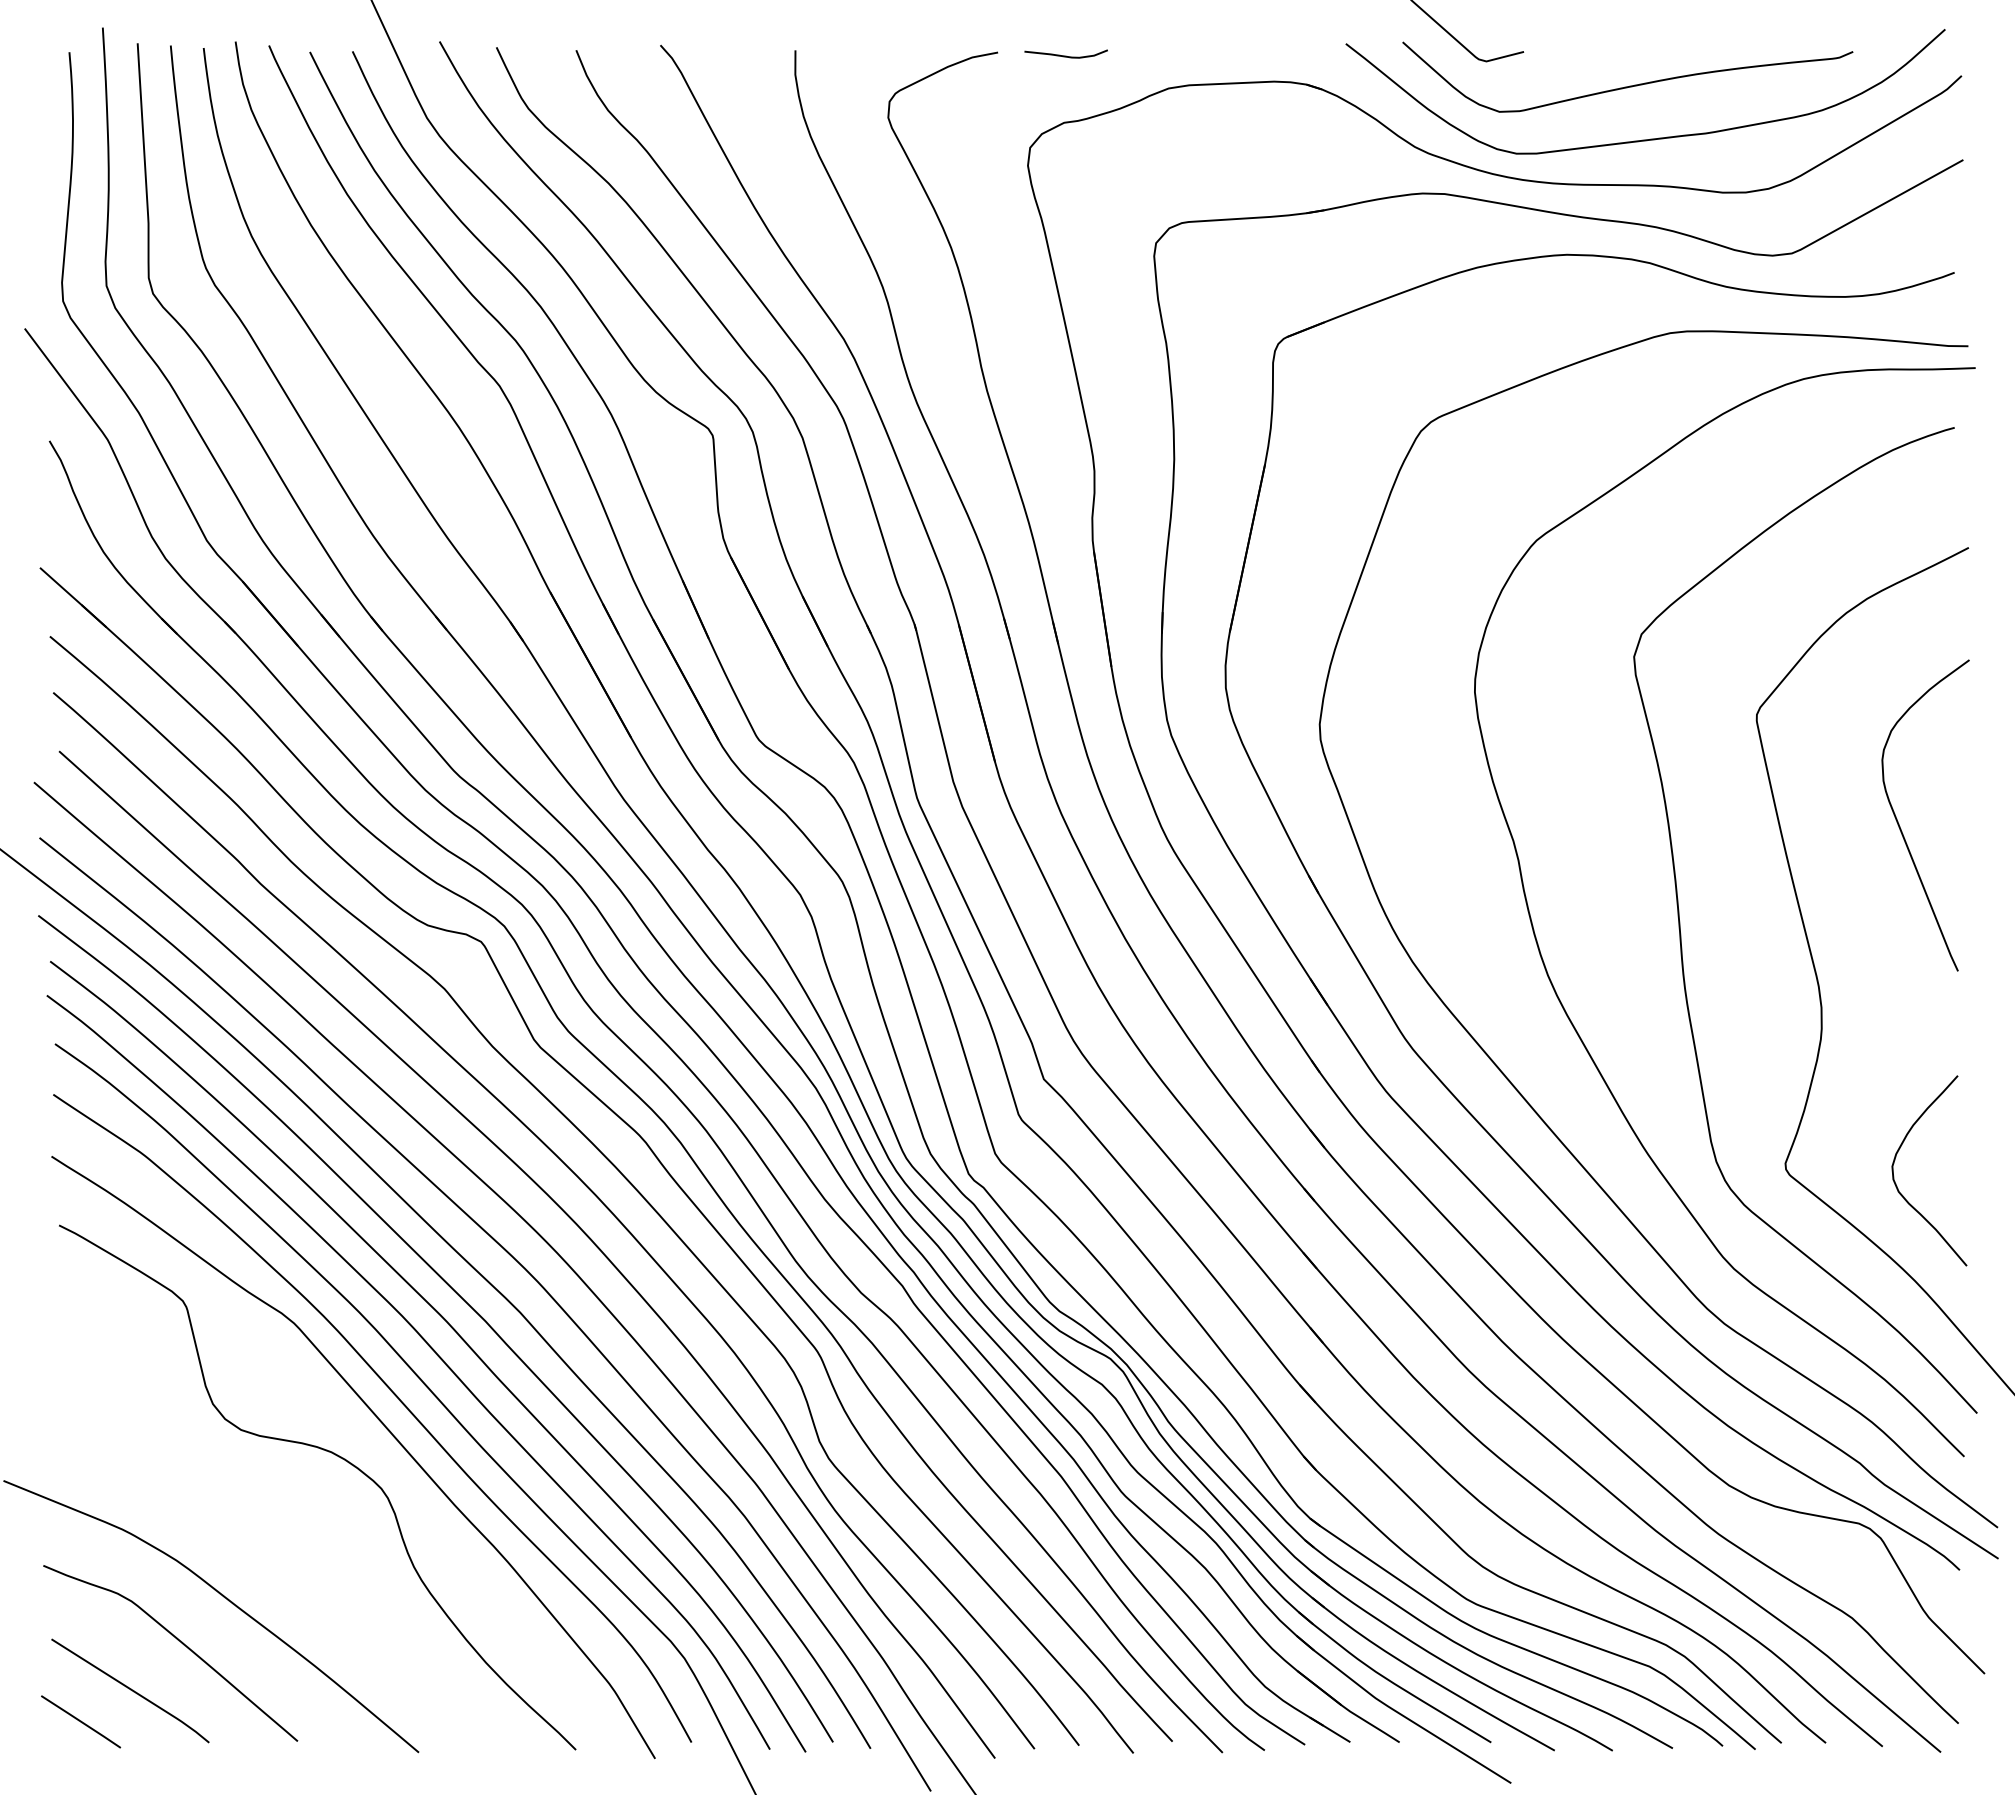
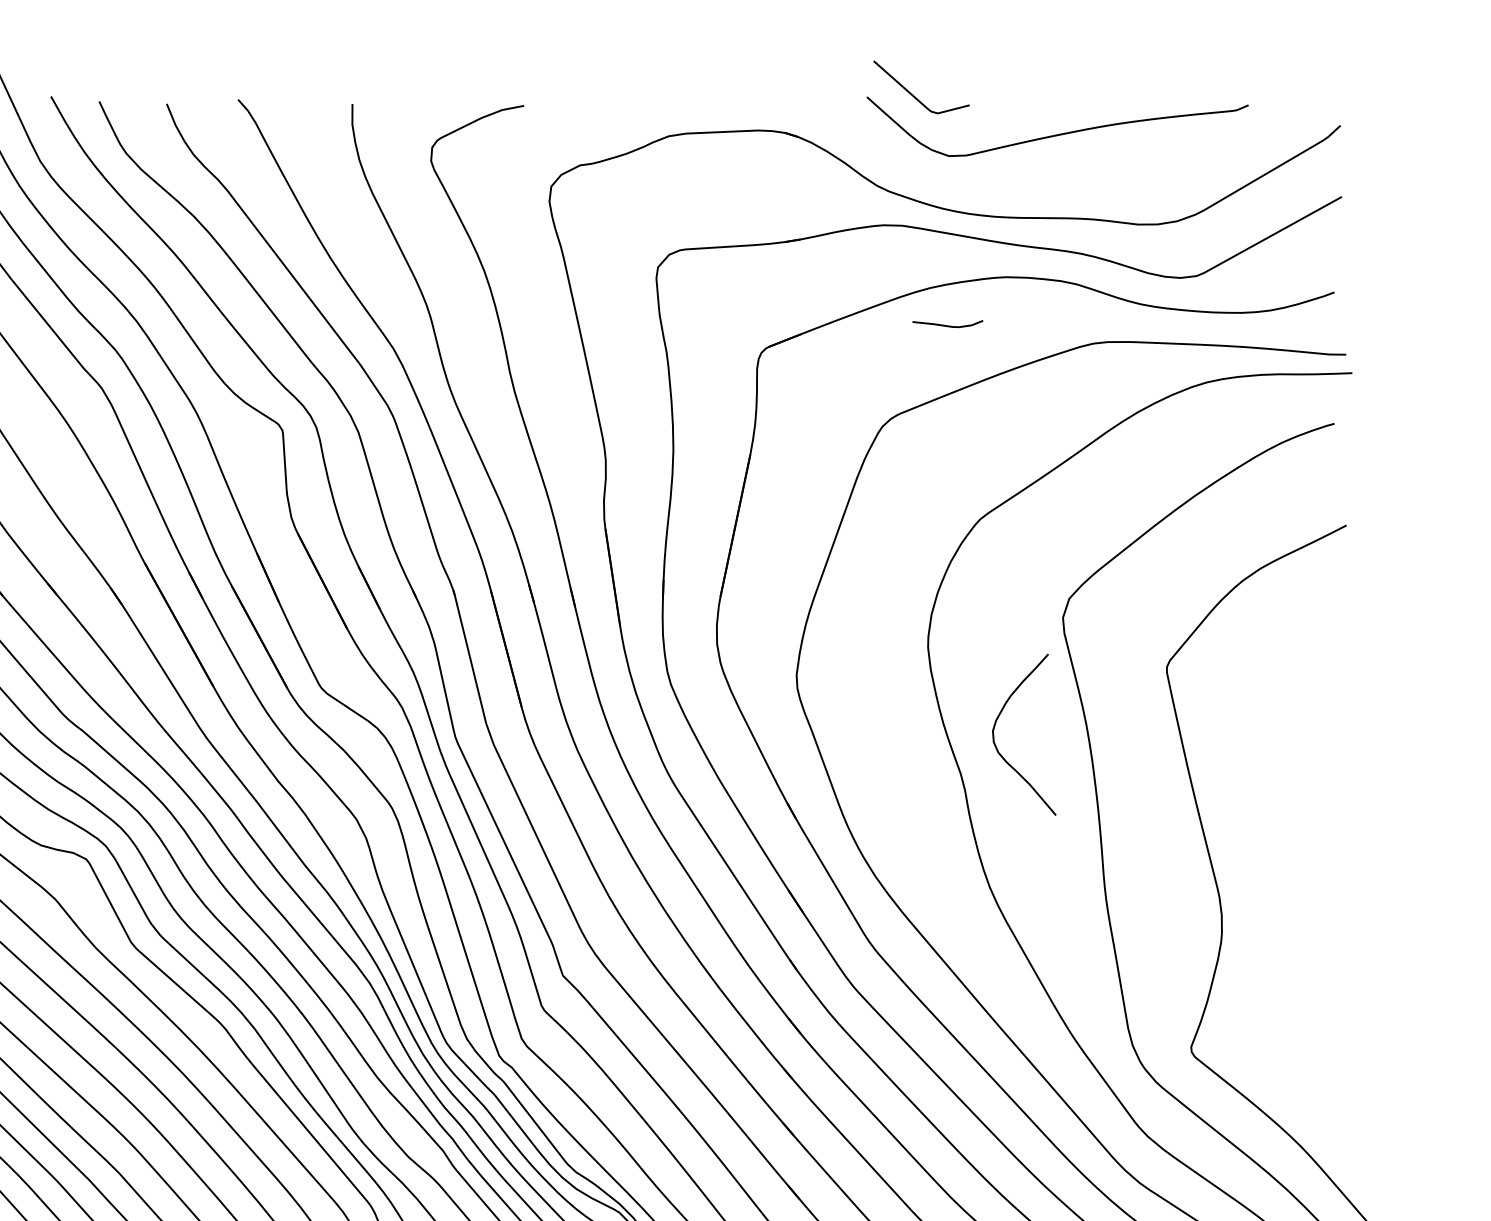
curve: (1065, 55) -> (947, 325), moved
curve: (1650, 138) -> (1076, 178), removed
curve: (1899, 823) -> (1287, 759), removed
curve: (1895, 1160) -> (995, 725), moved

